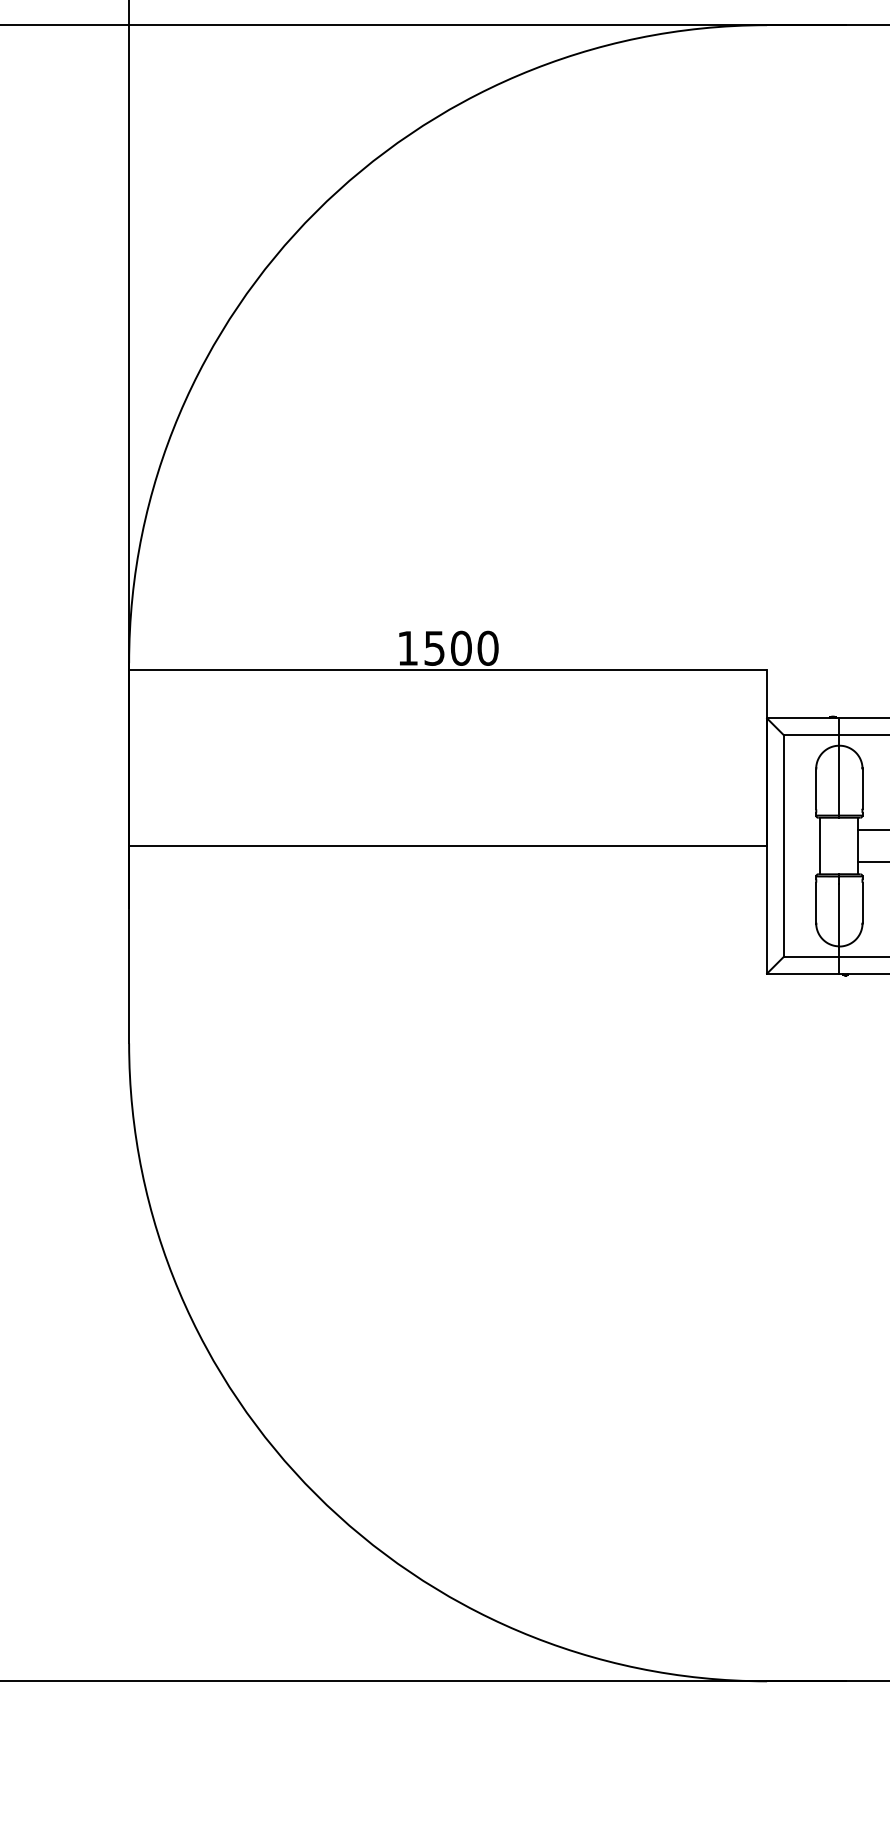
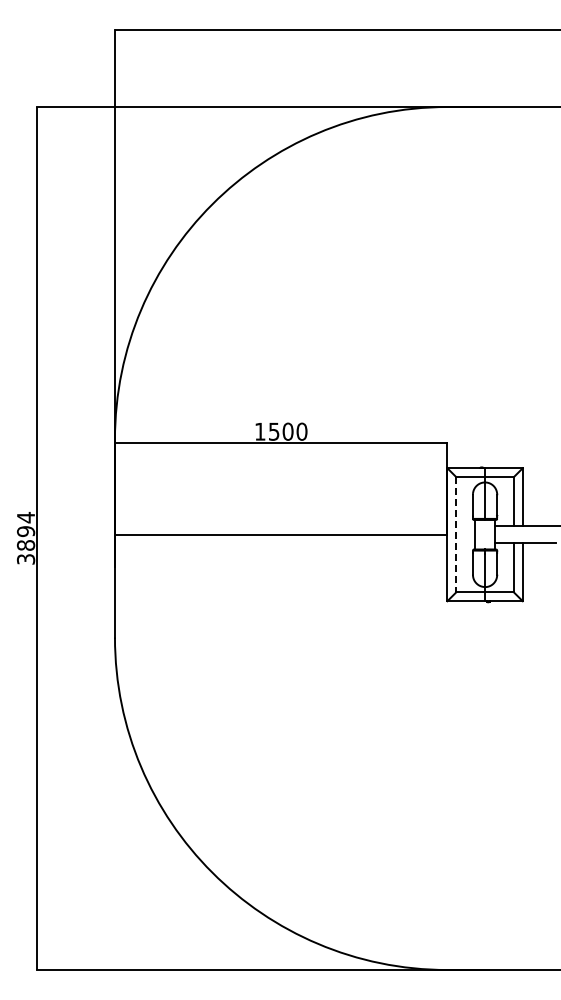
line: (784, 845) -> (456, 534), solid -> dashed

